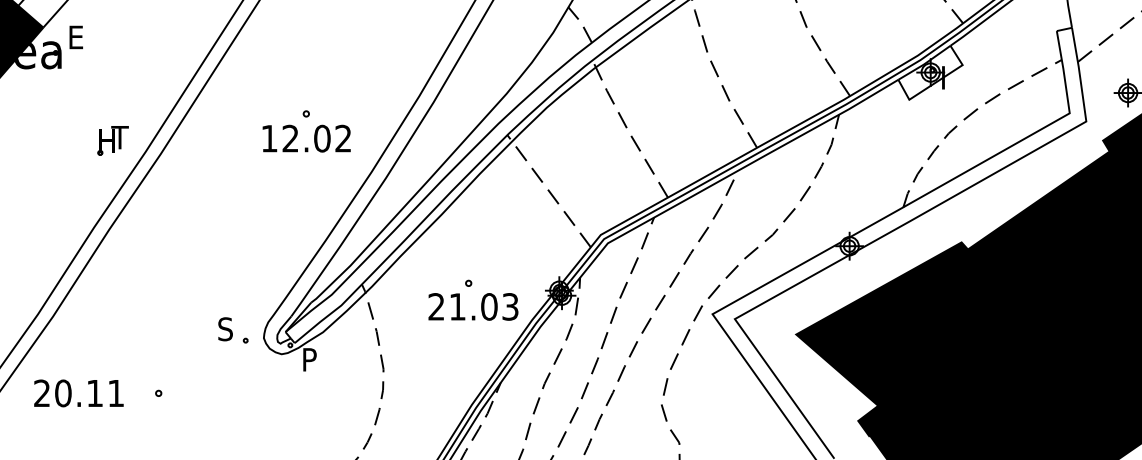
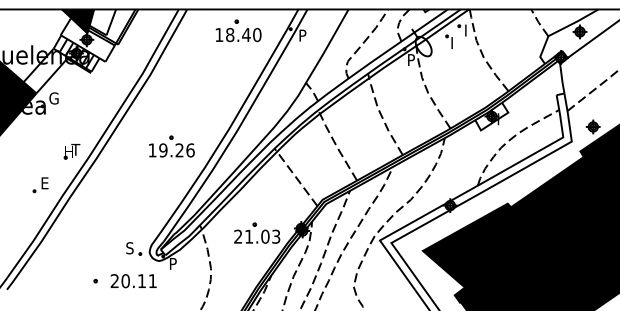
text: (76, 37) -> (53, 98), E -> G
text: (316, 138) -> (176, 150), 12.02 -> 19.26
part: (51, 207) -> (40, 185), added
text: (78, 394) -> (133, 281), moved

